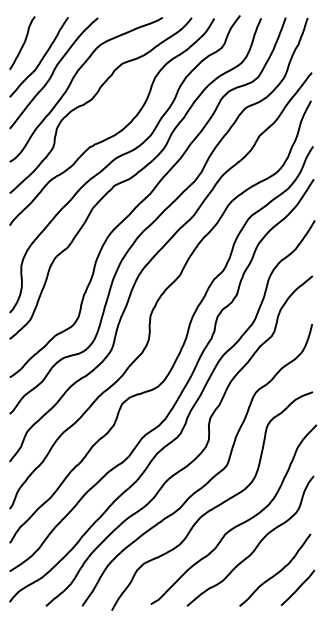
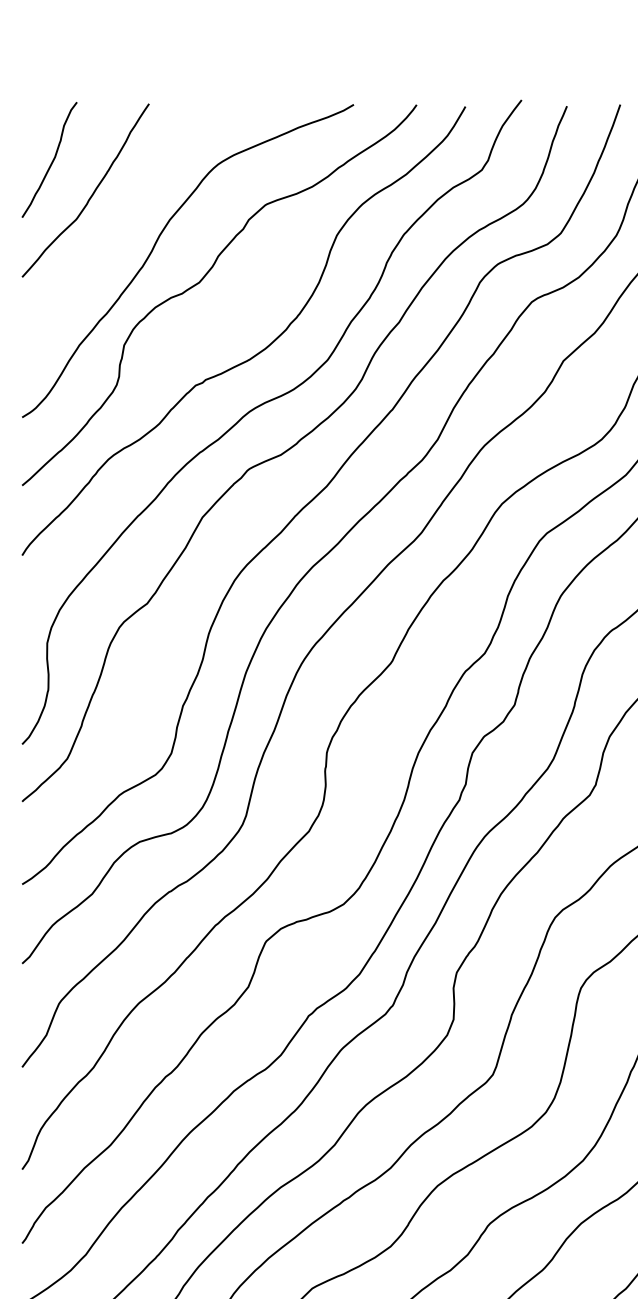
curve: (53, 73) -> (116, 225), removed

